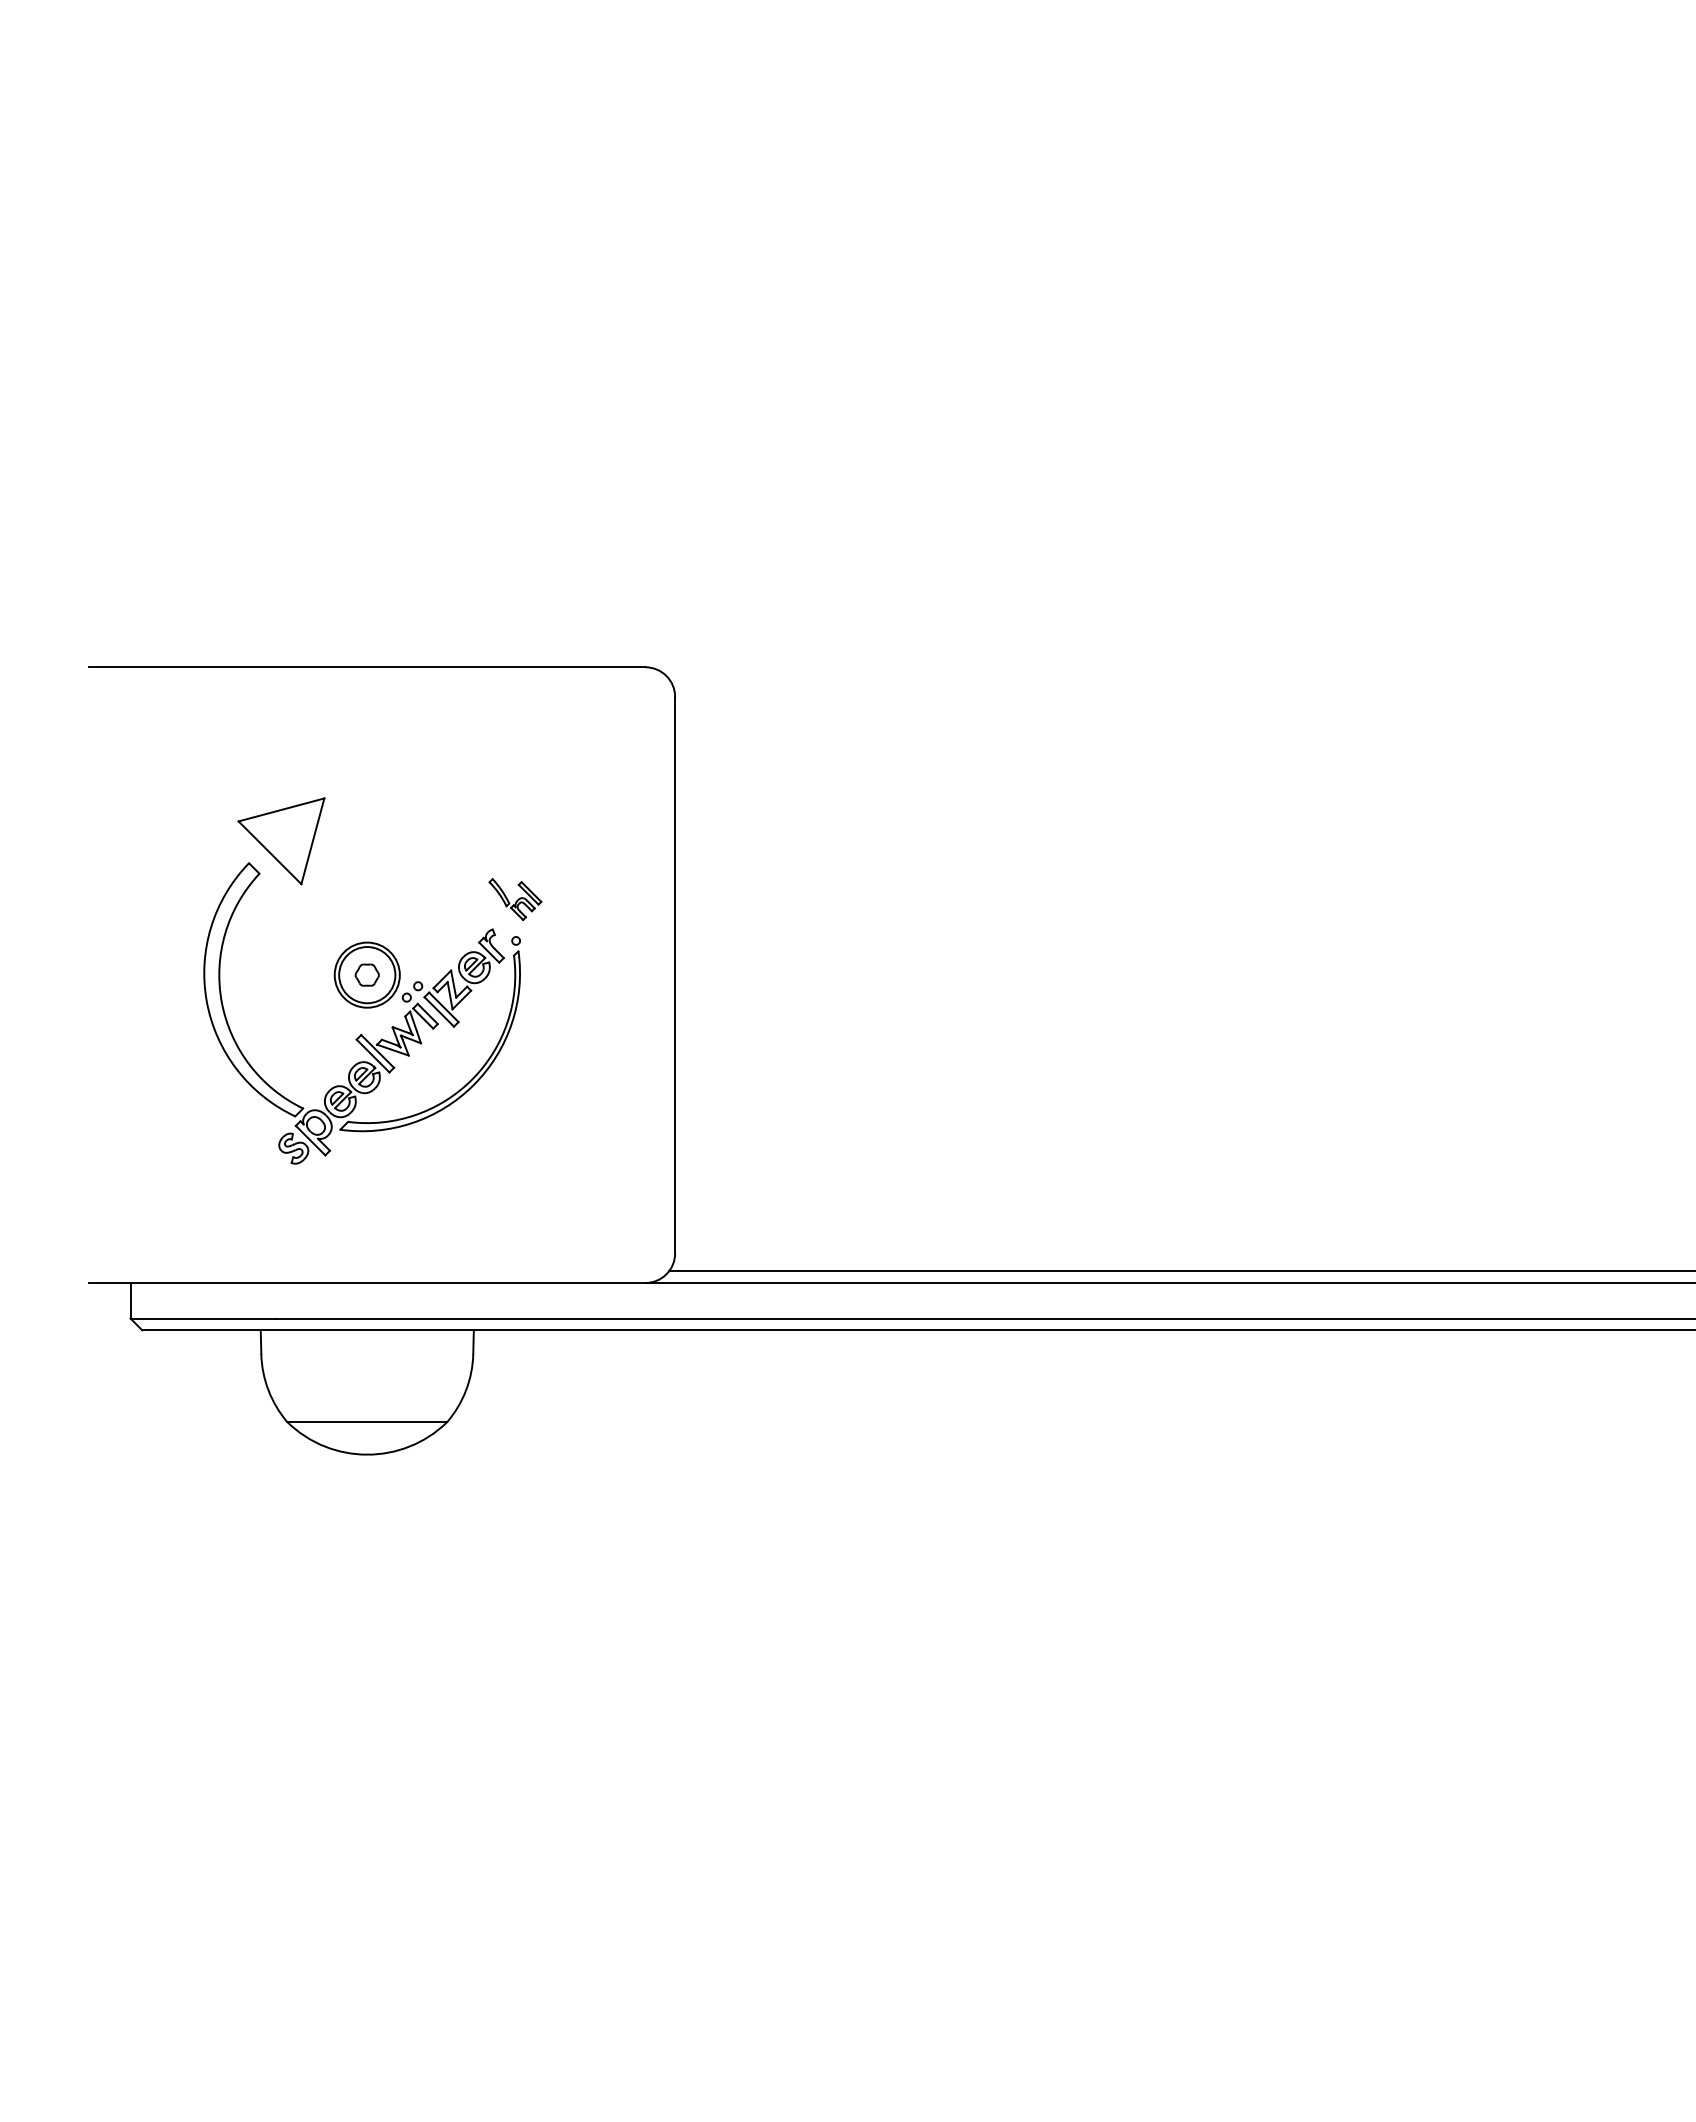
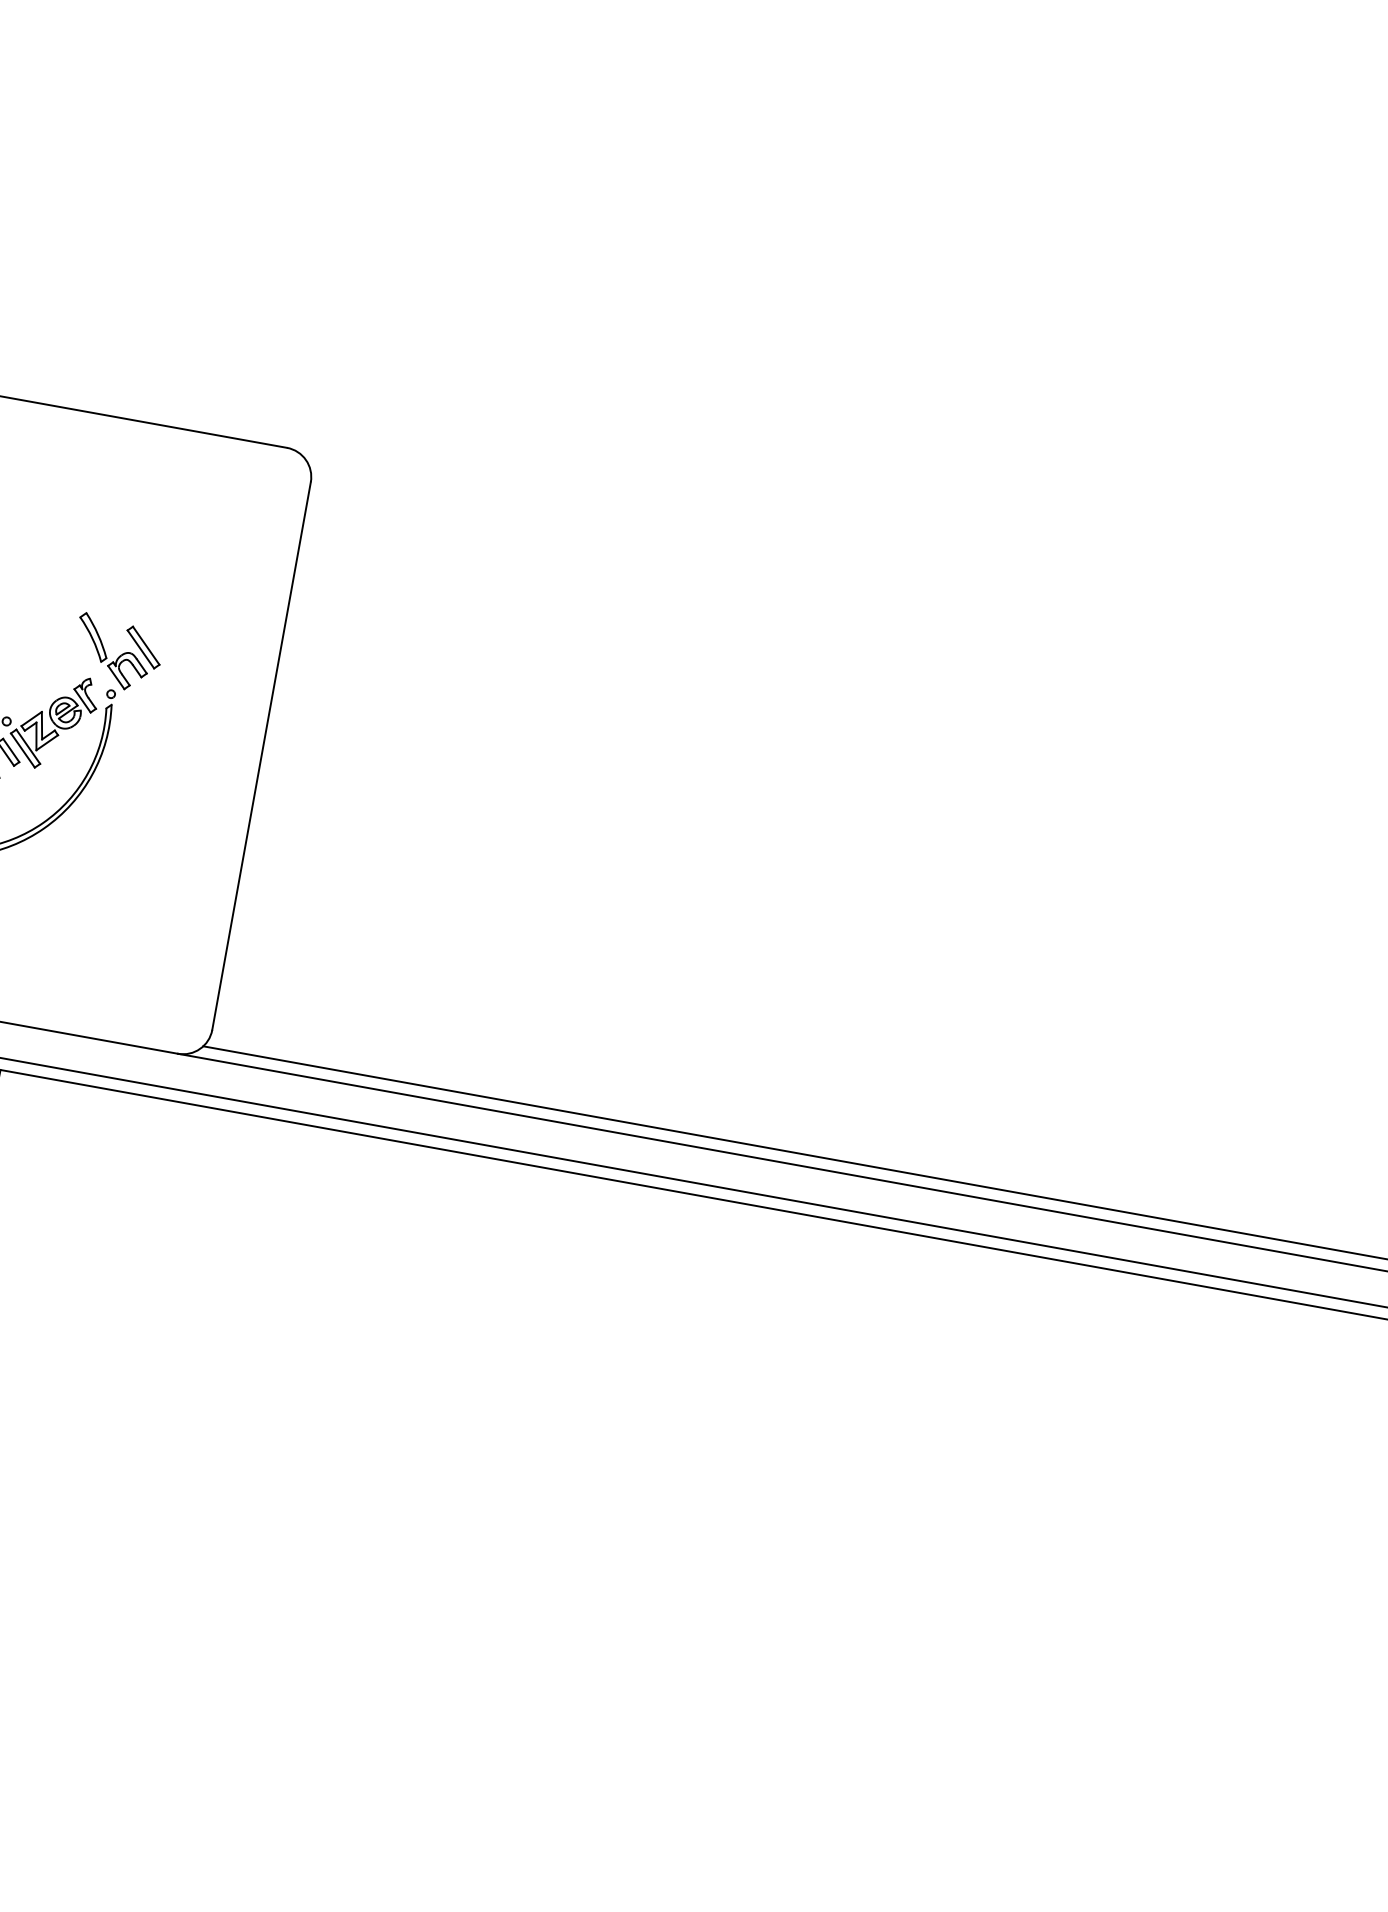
part: (515, 899) -> (117, 653), size x1.67

